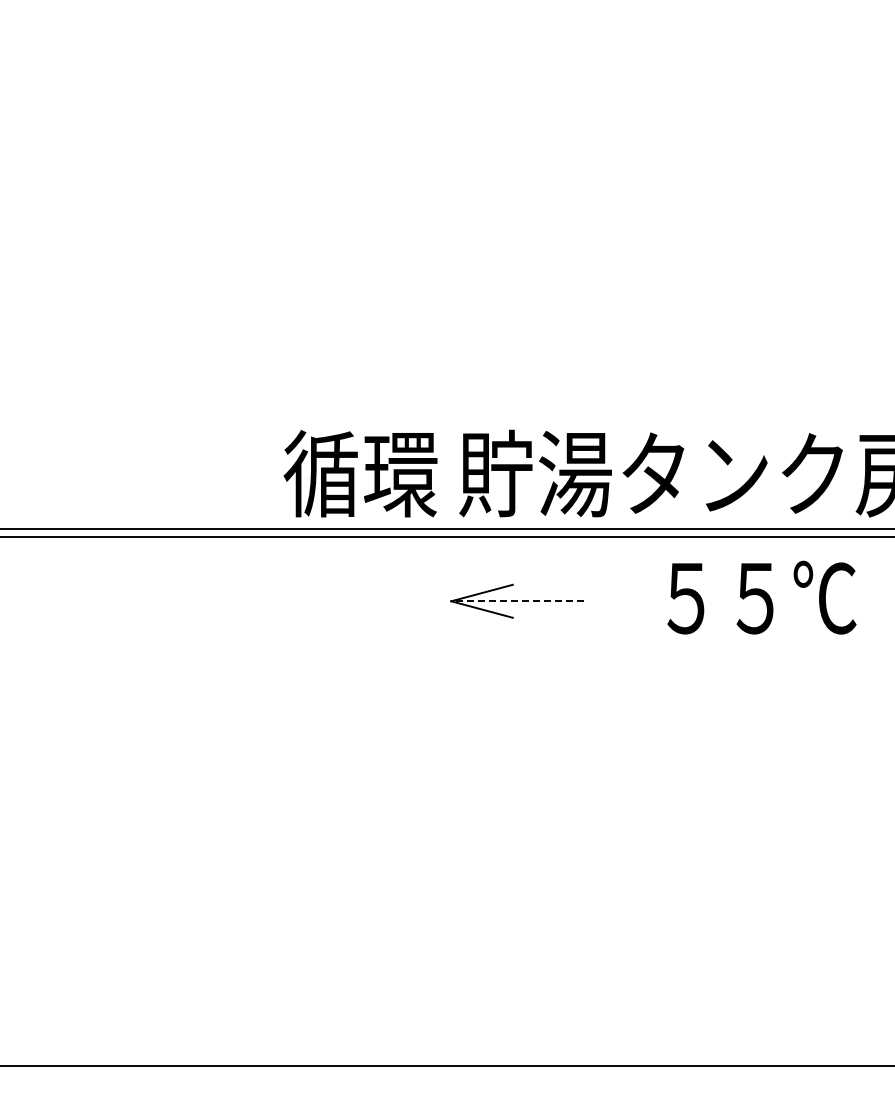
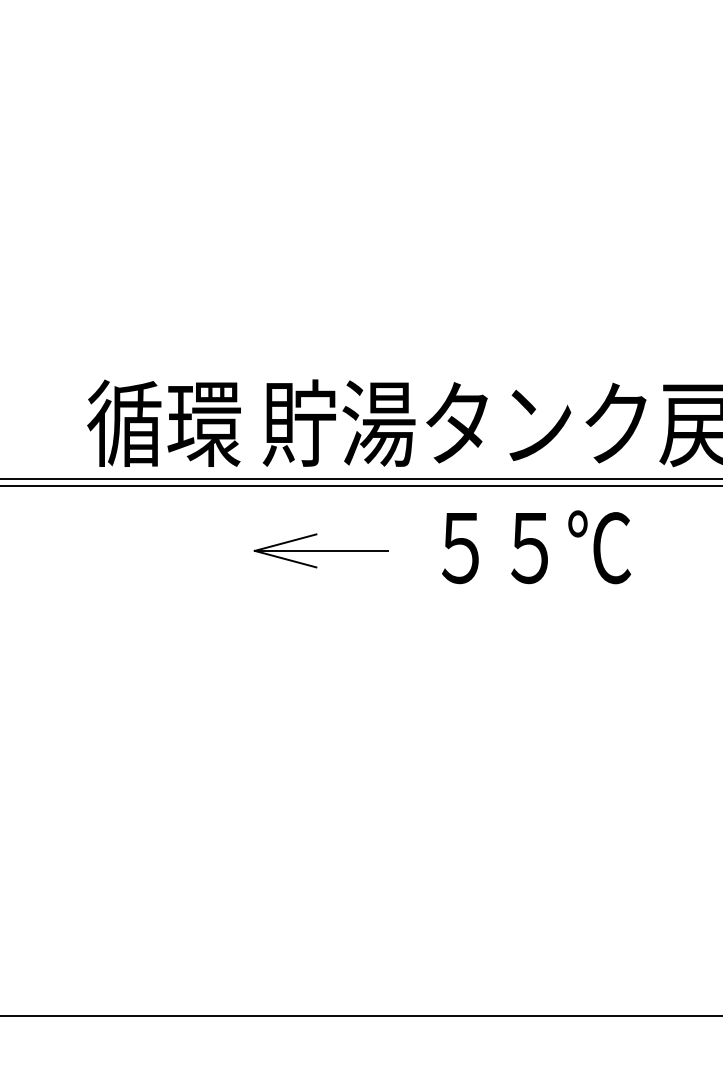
text: (761, 597) -> (536, 547), moved
line: (517, 601) -> (321, 551), dashed -> solid

